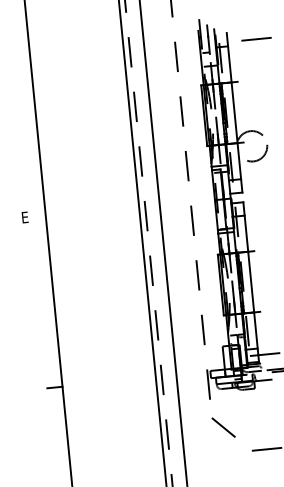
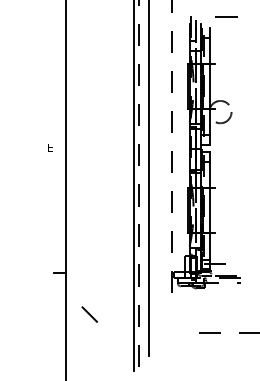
line: (256, 39) -> (226, 16), moved
line: (223, 427) -> (89, 314), moved

